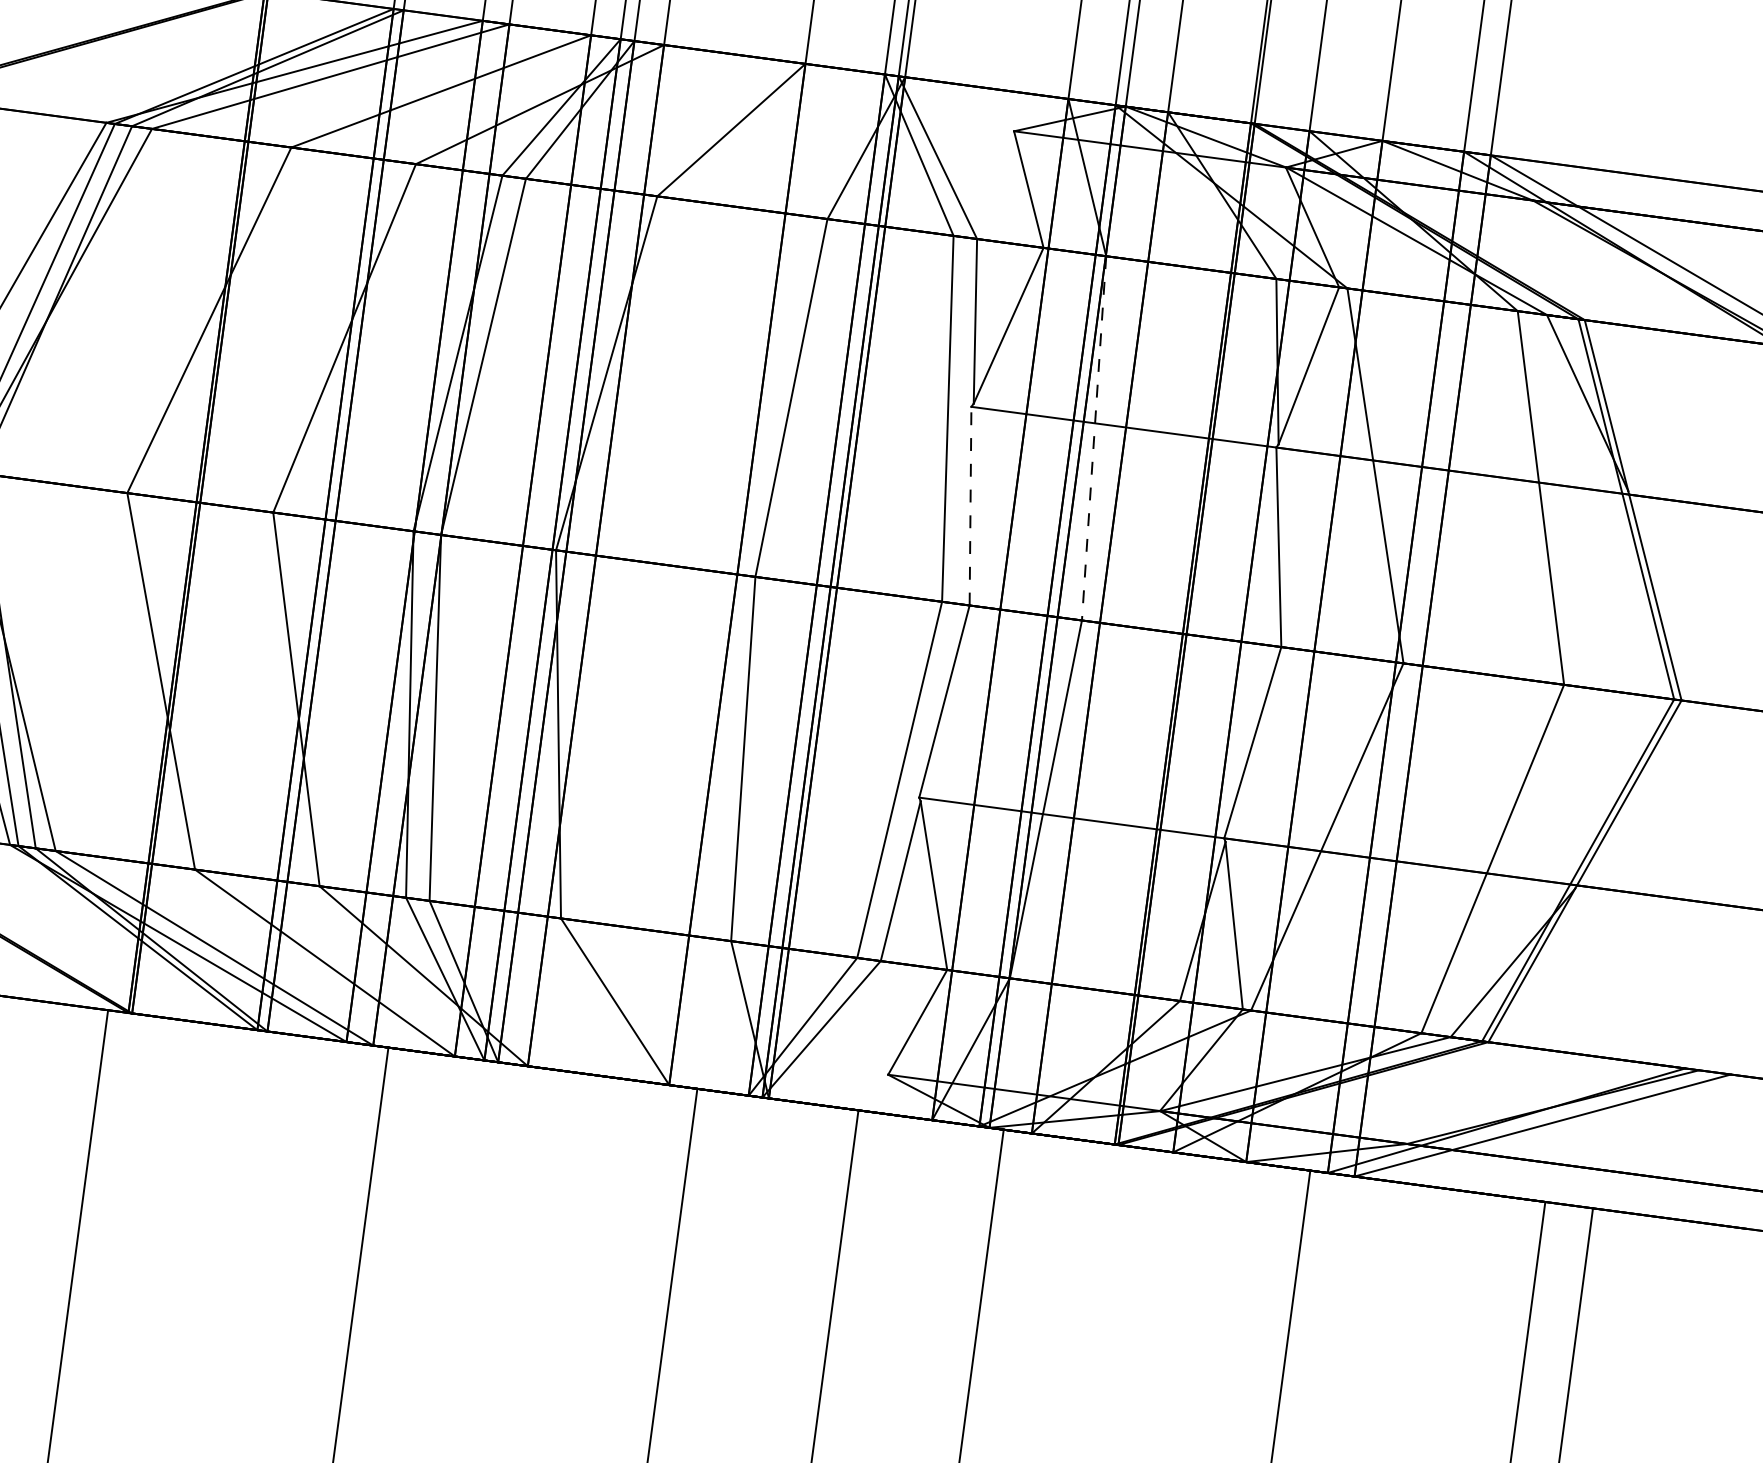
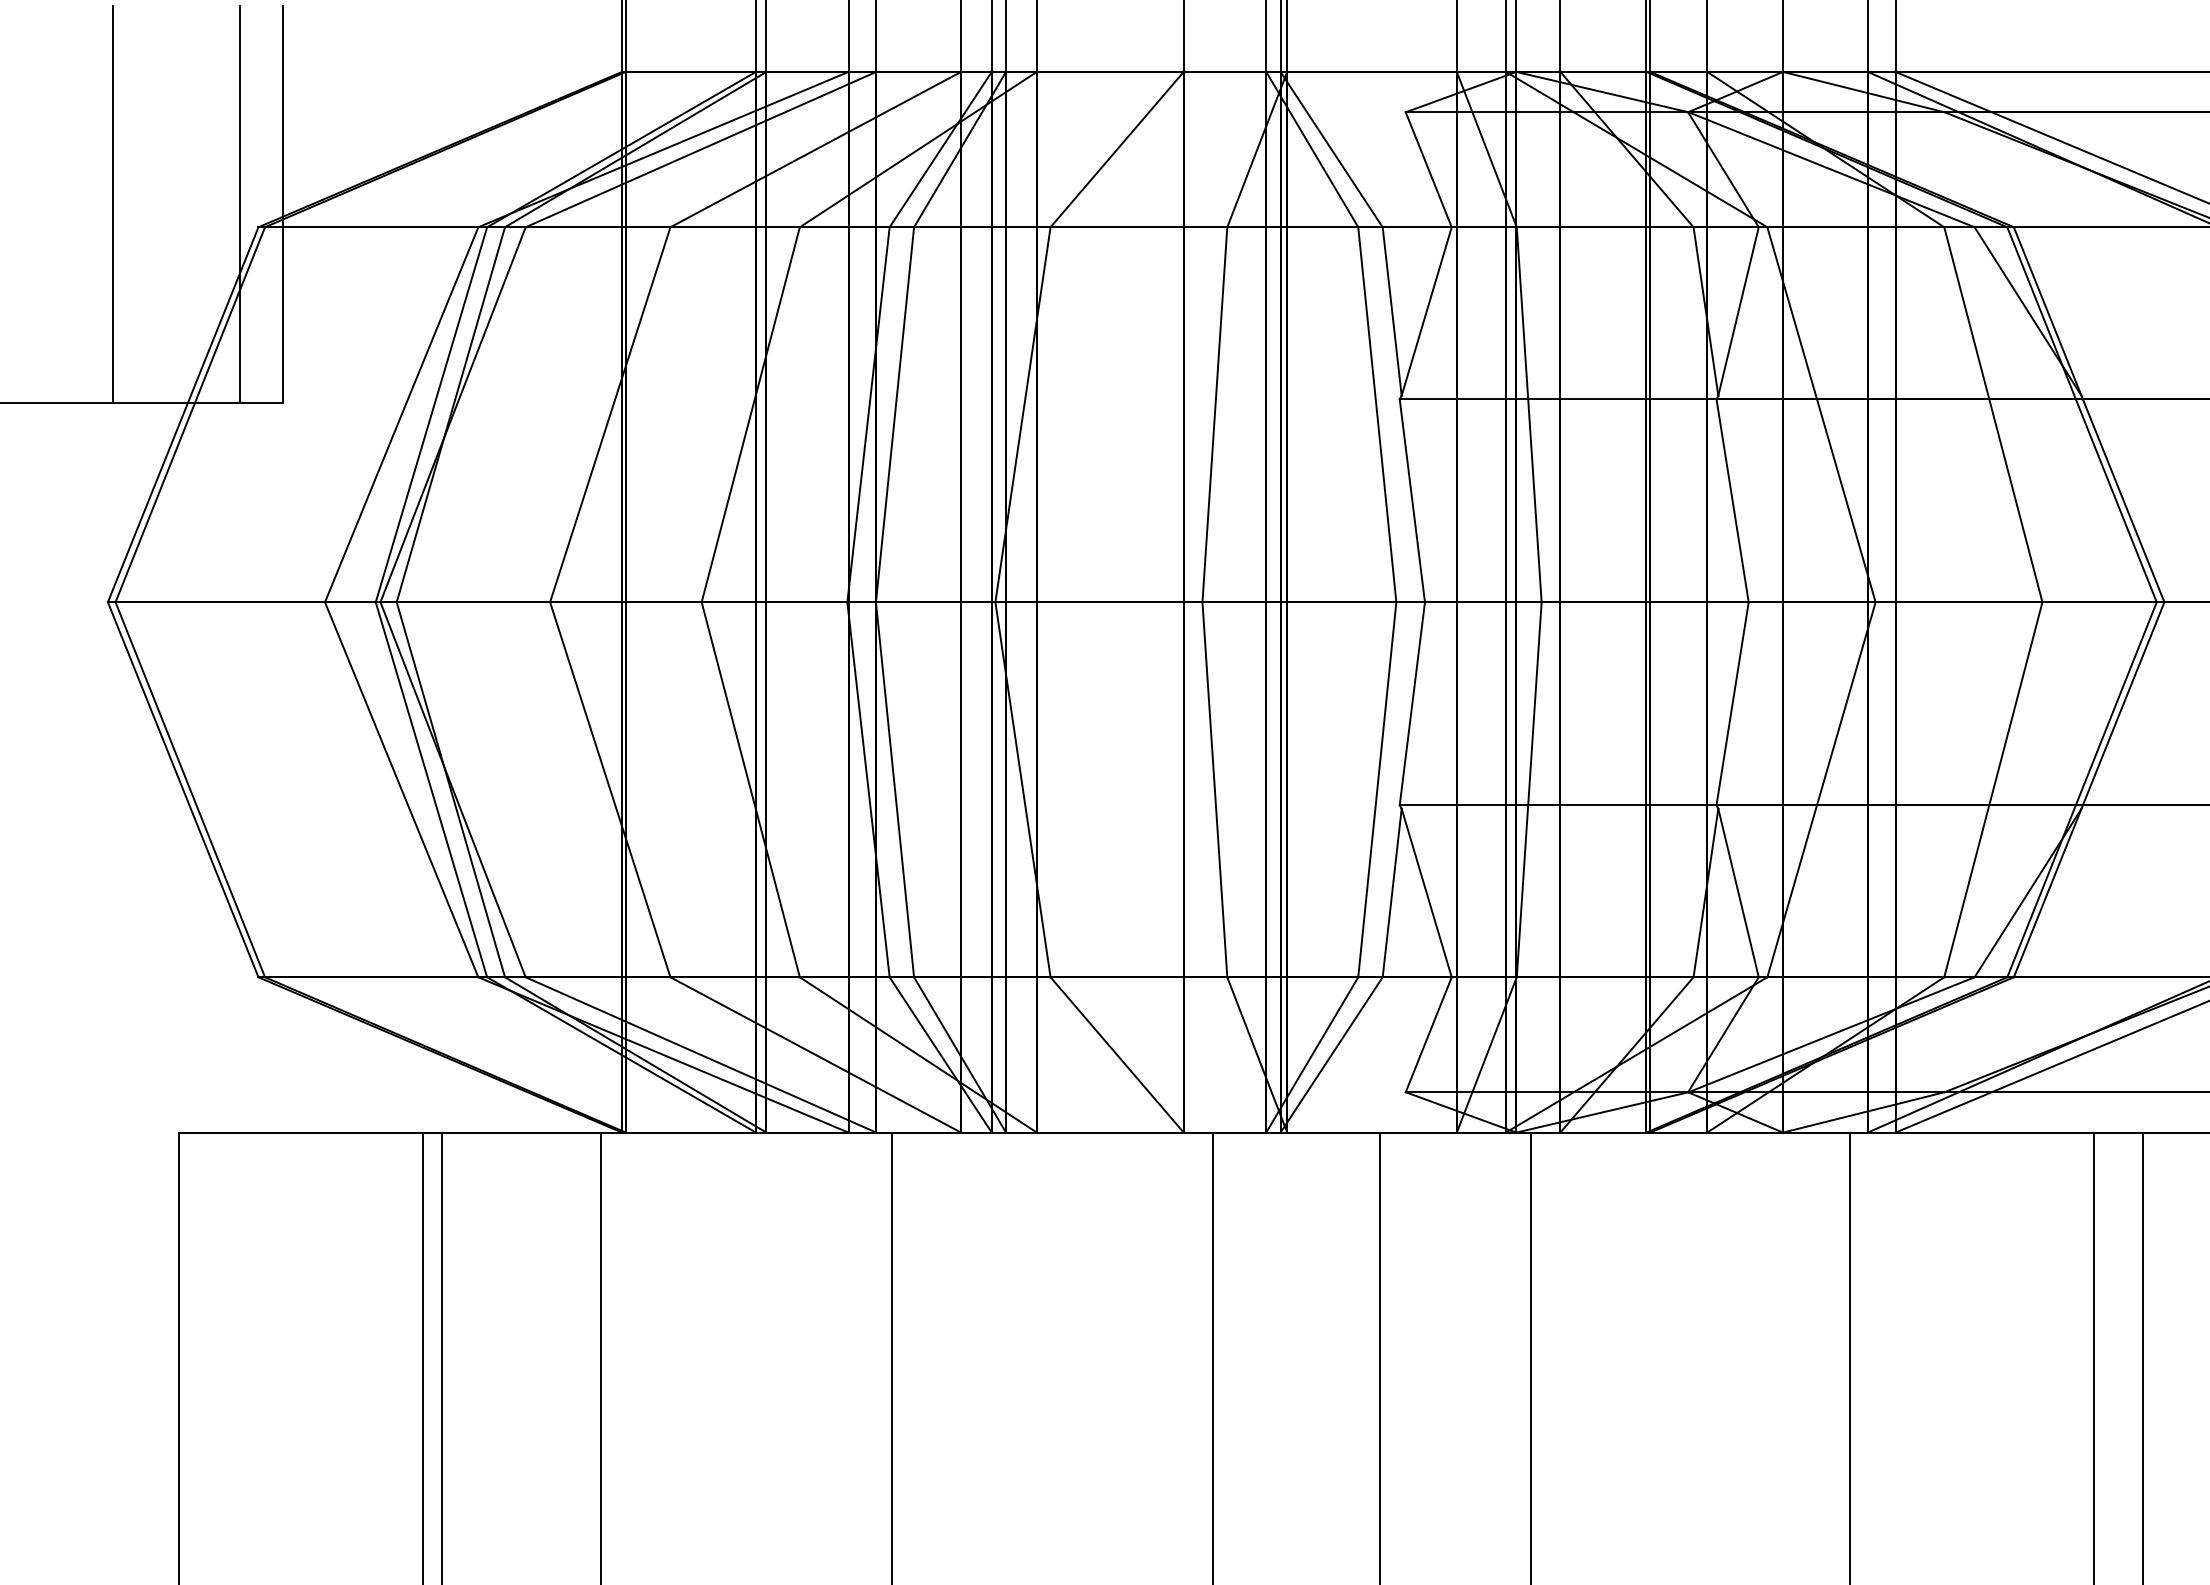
line: (1094, 438) -> (1529, 414), dashed -> solid
line: (970, 505) -> (1412, 500), dashed -> solid

